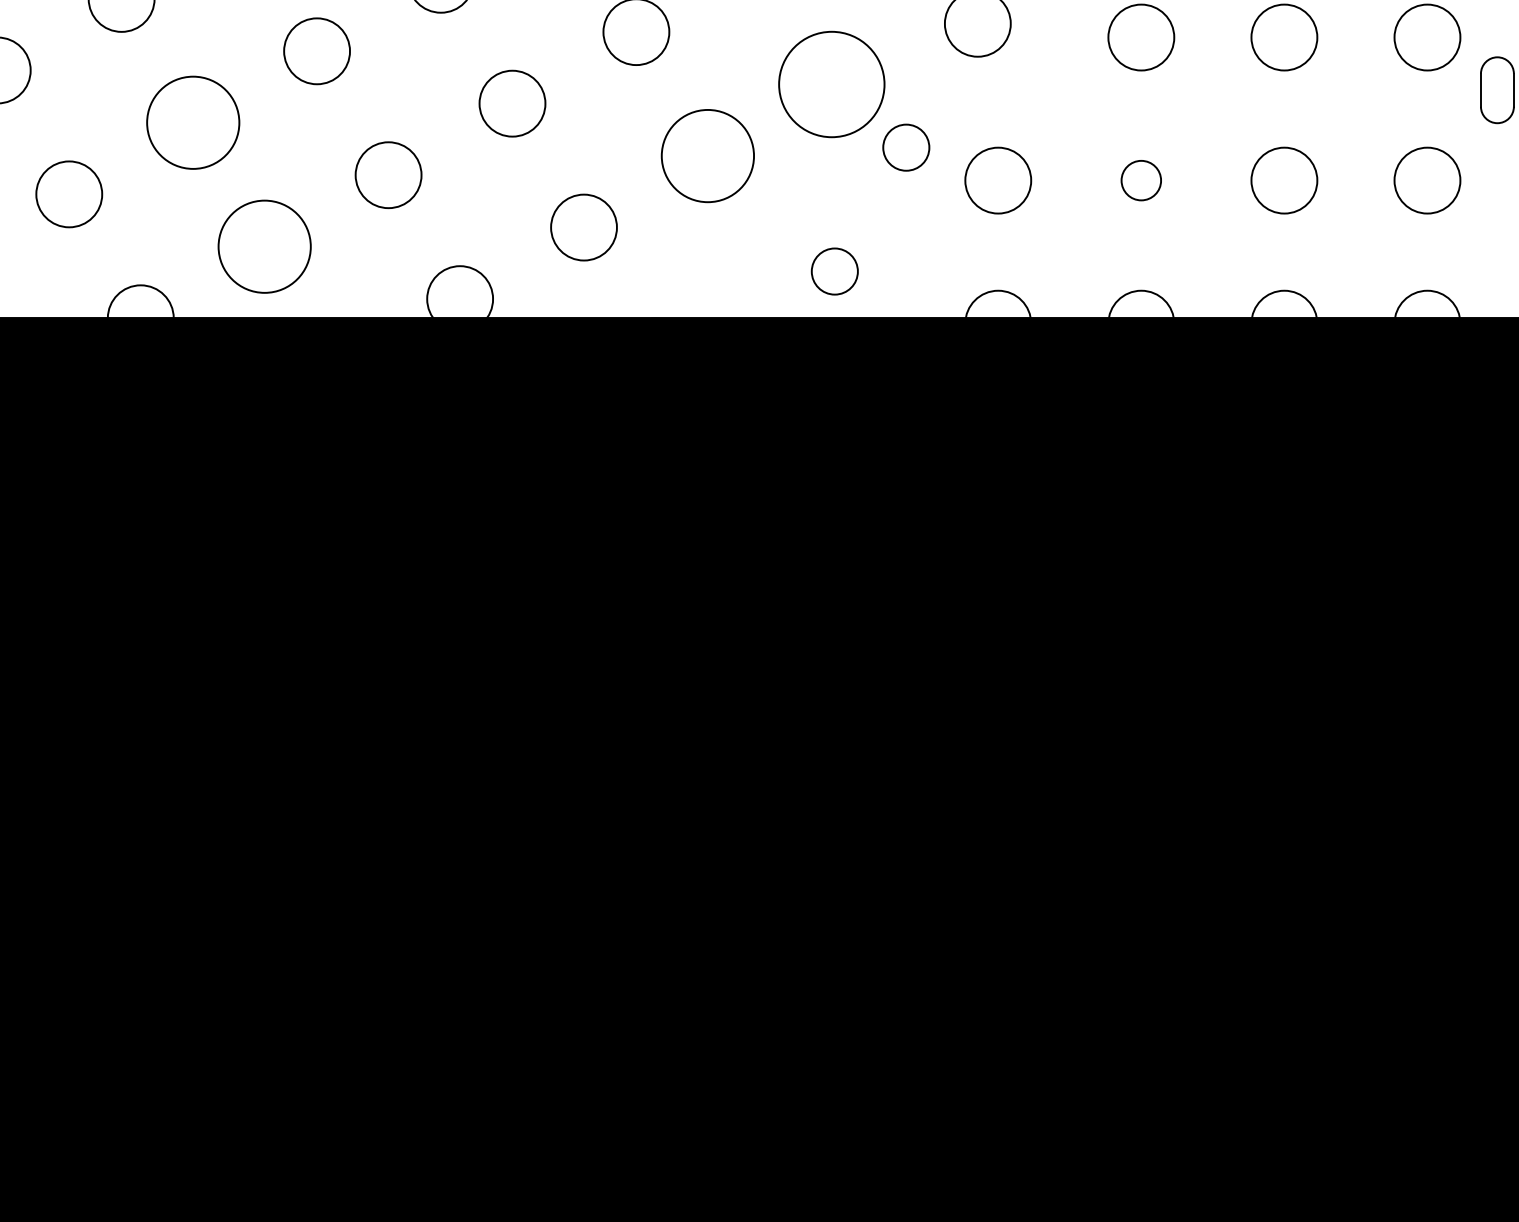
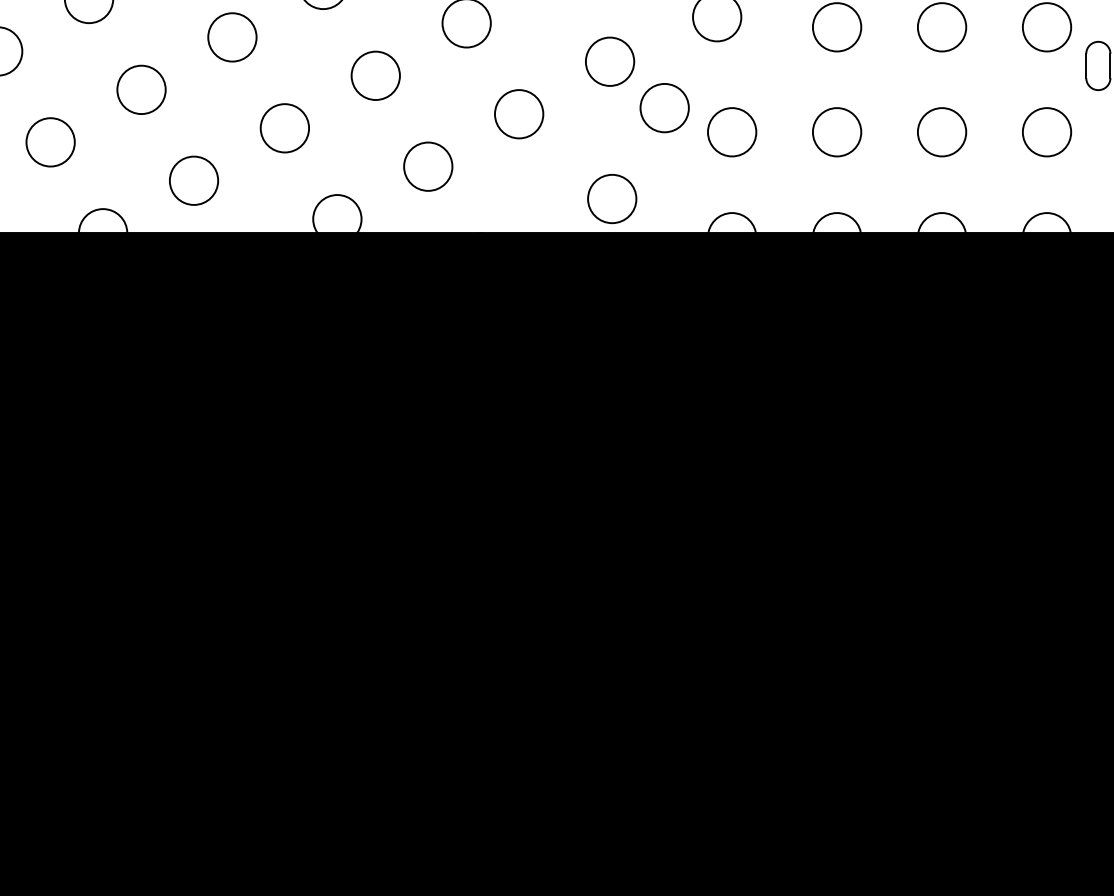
circle: (831, 84) -> (609, 61), size x0.62
circle: (192, 122) -> (141, 89), size x0.71
circle: (906, 147) -> (664, 107), size x1.43
circle: (707, 155) -> (518, 113), size x0.71
circle: (1141, 180) -> (837, 132), size x1.67
circle: (264, 246) -> (193, 180), size x0.71
circle: (834, 271) -> (612, 198), size x1.43

